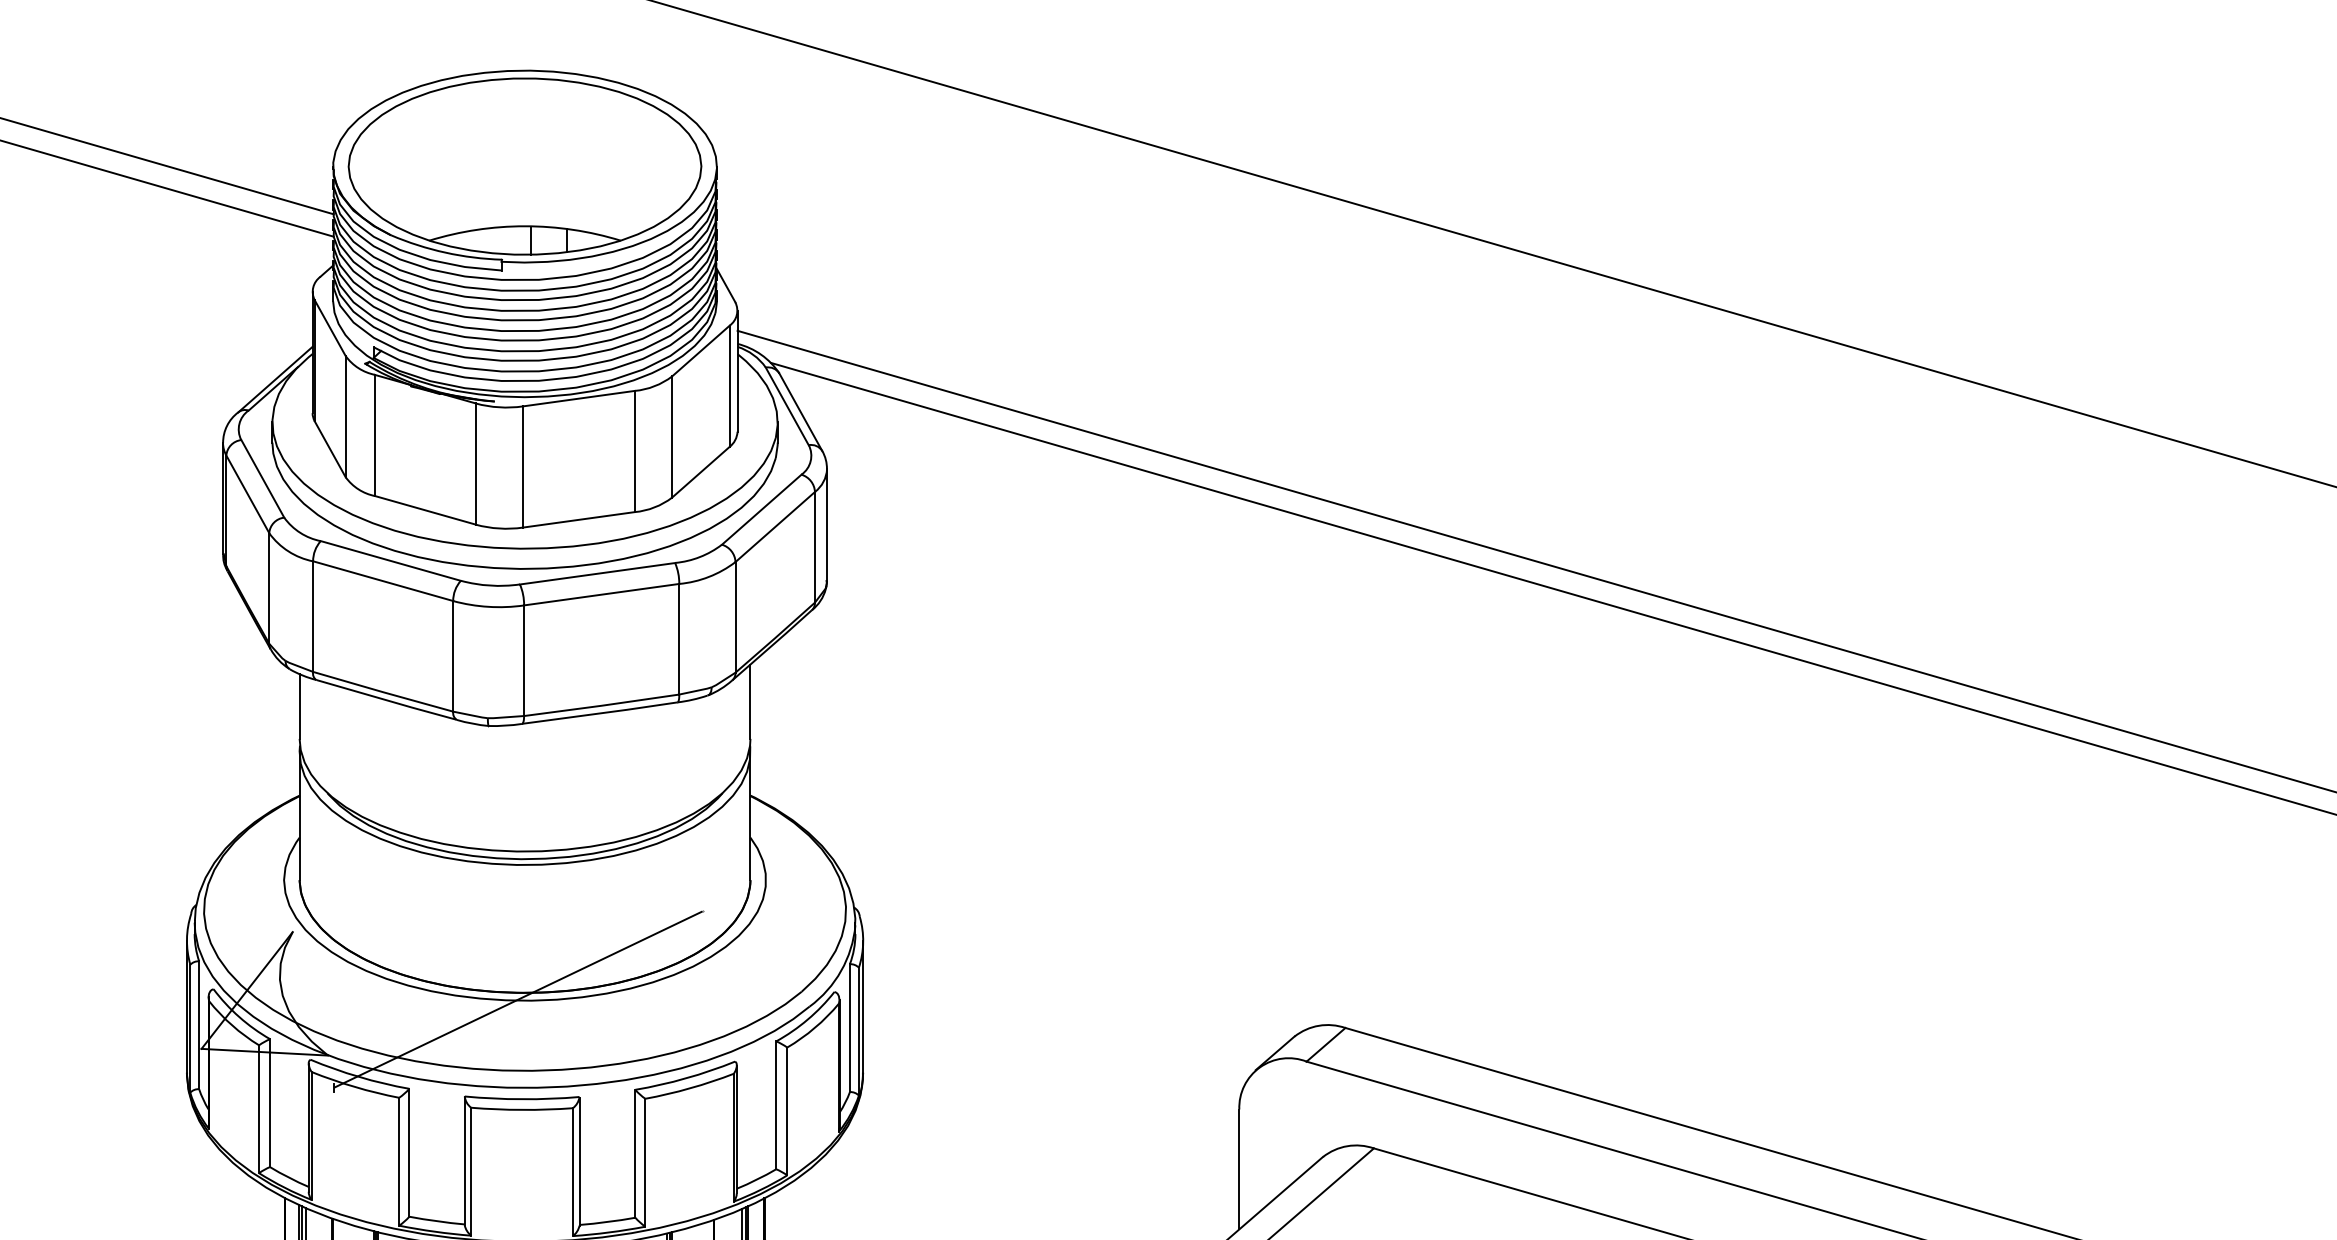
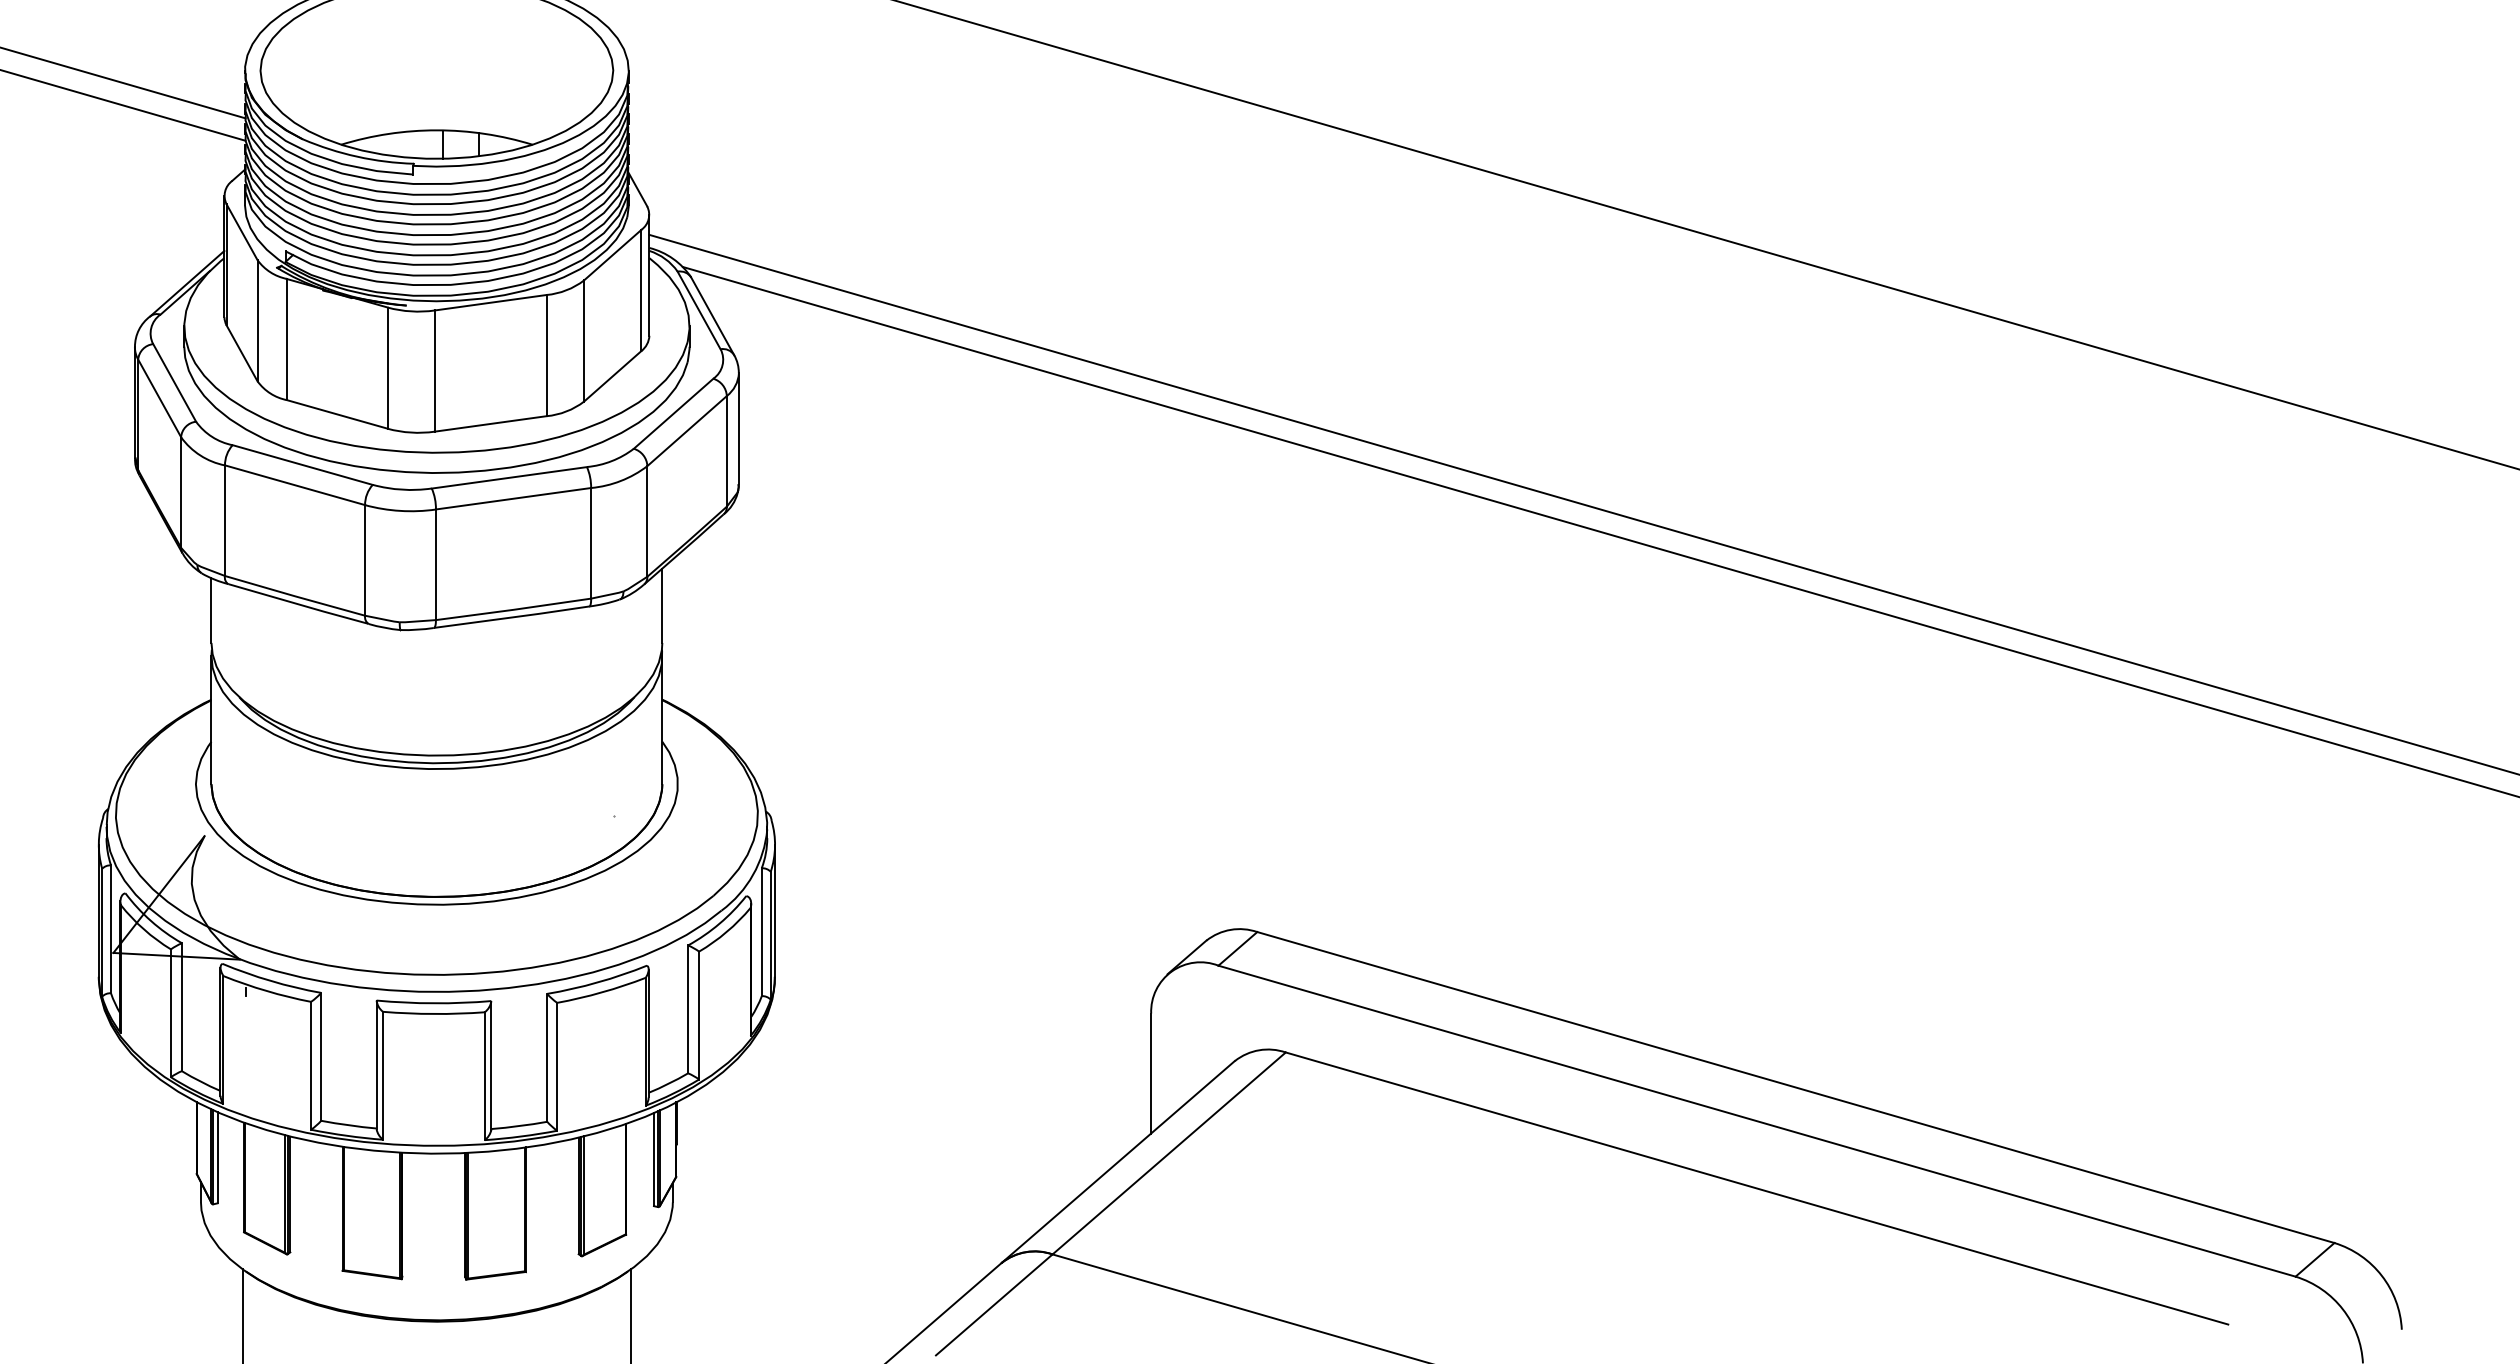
line: (517, 999) -> (429, 903), removed

